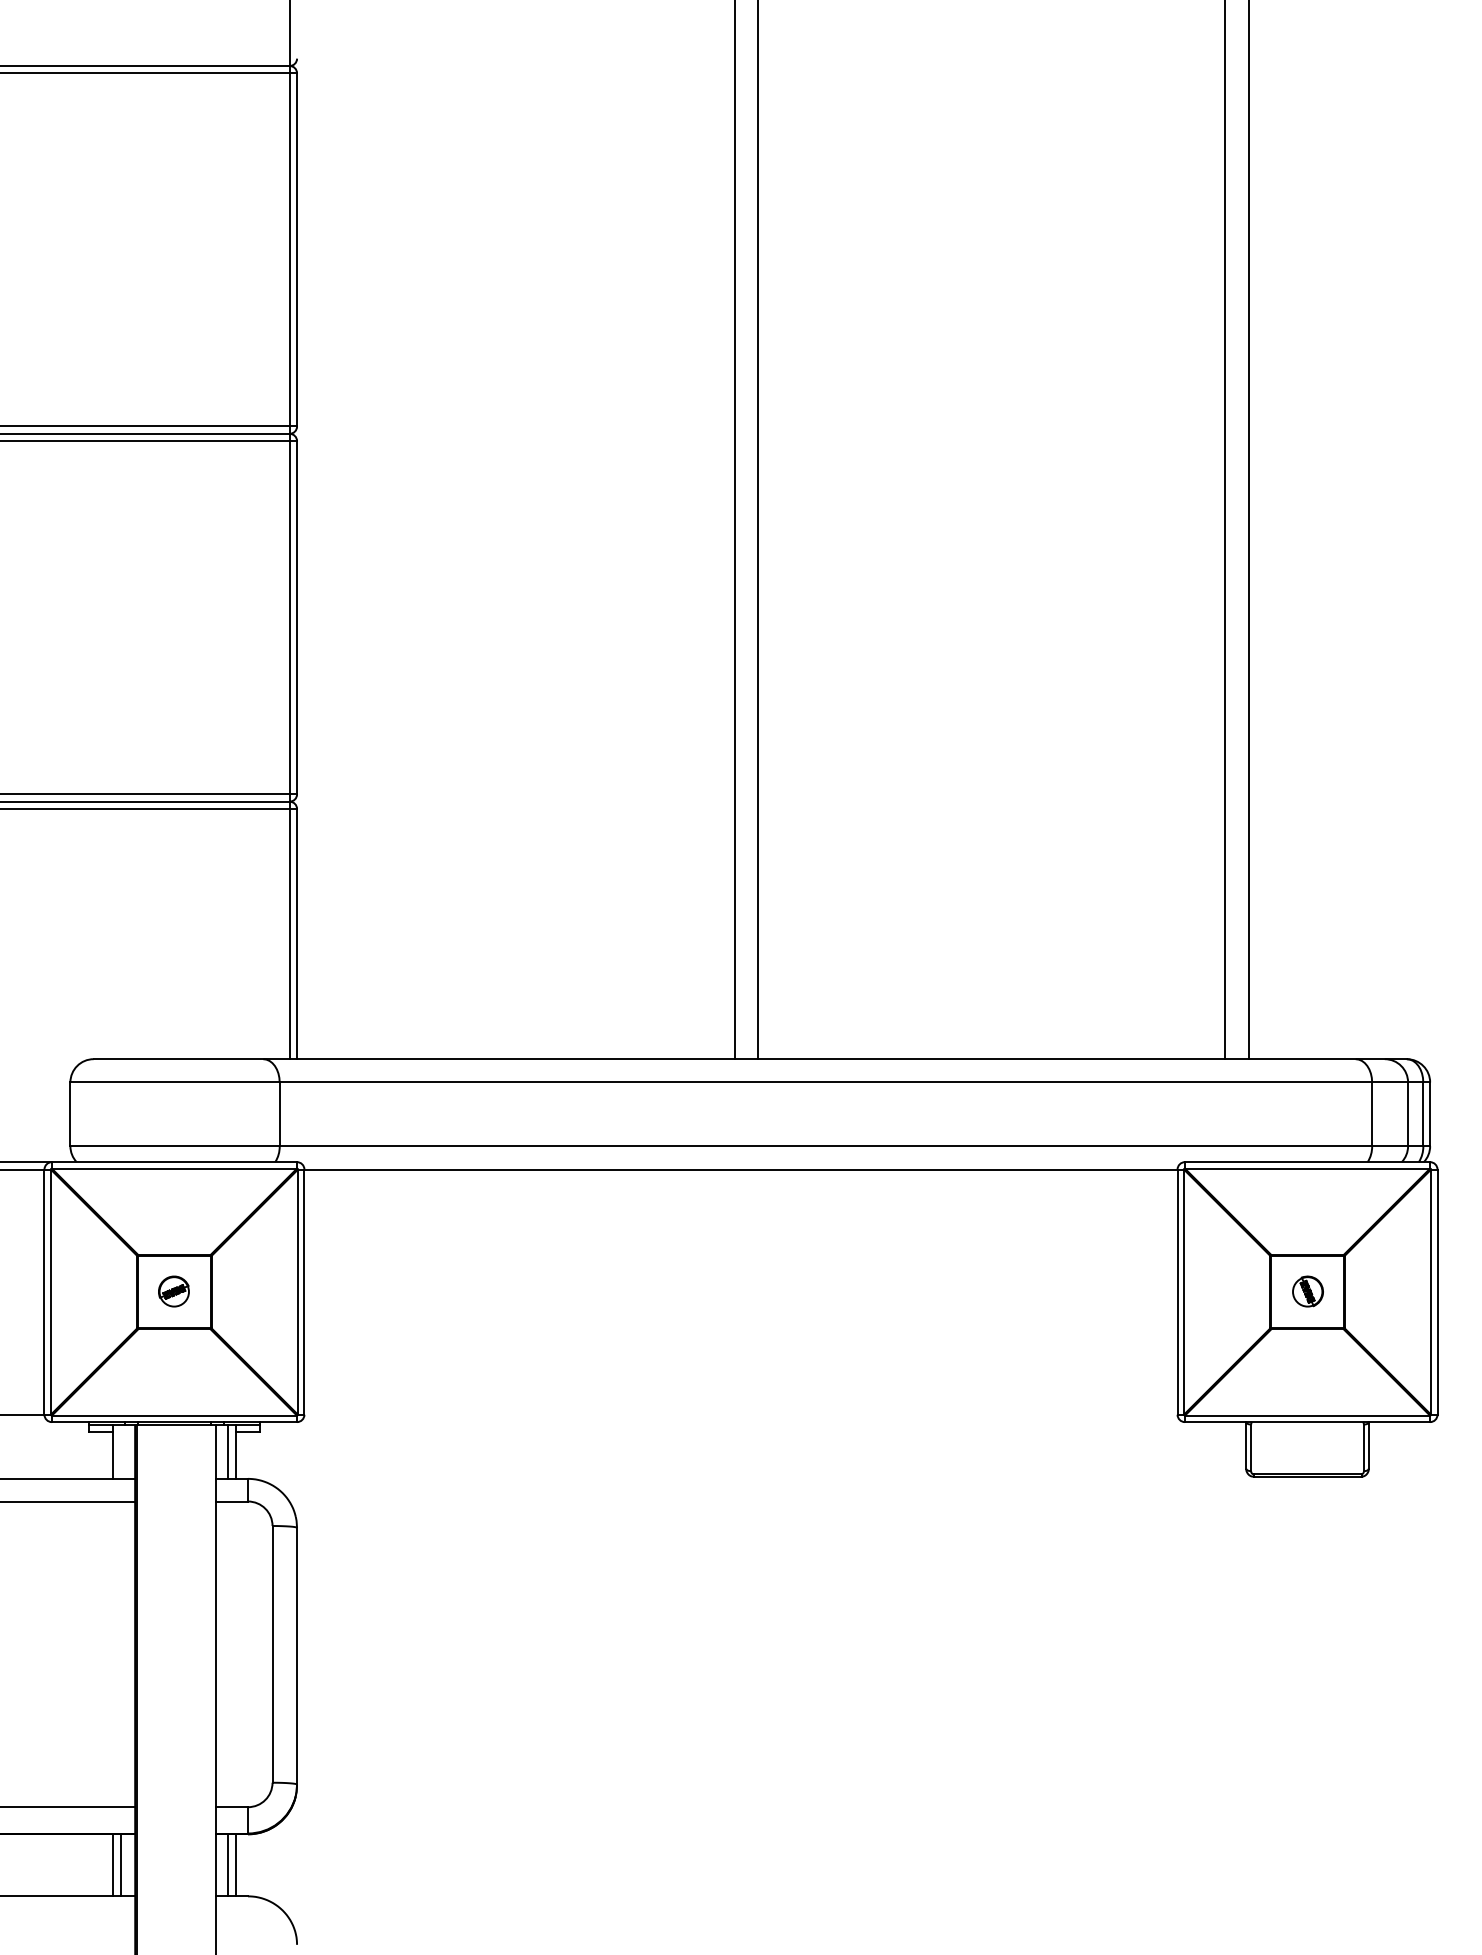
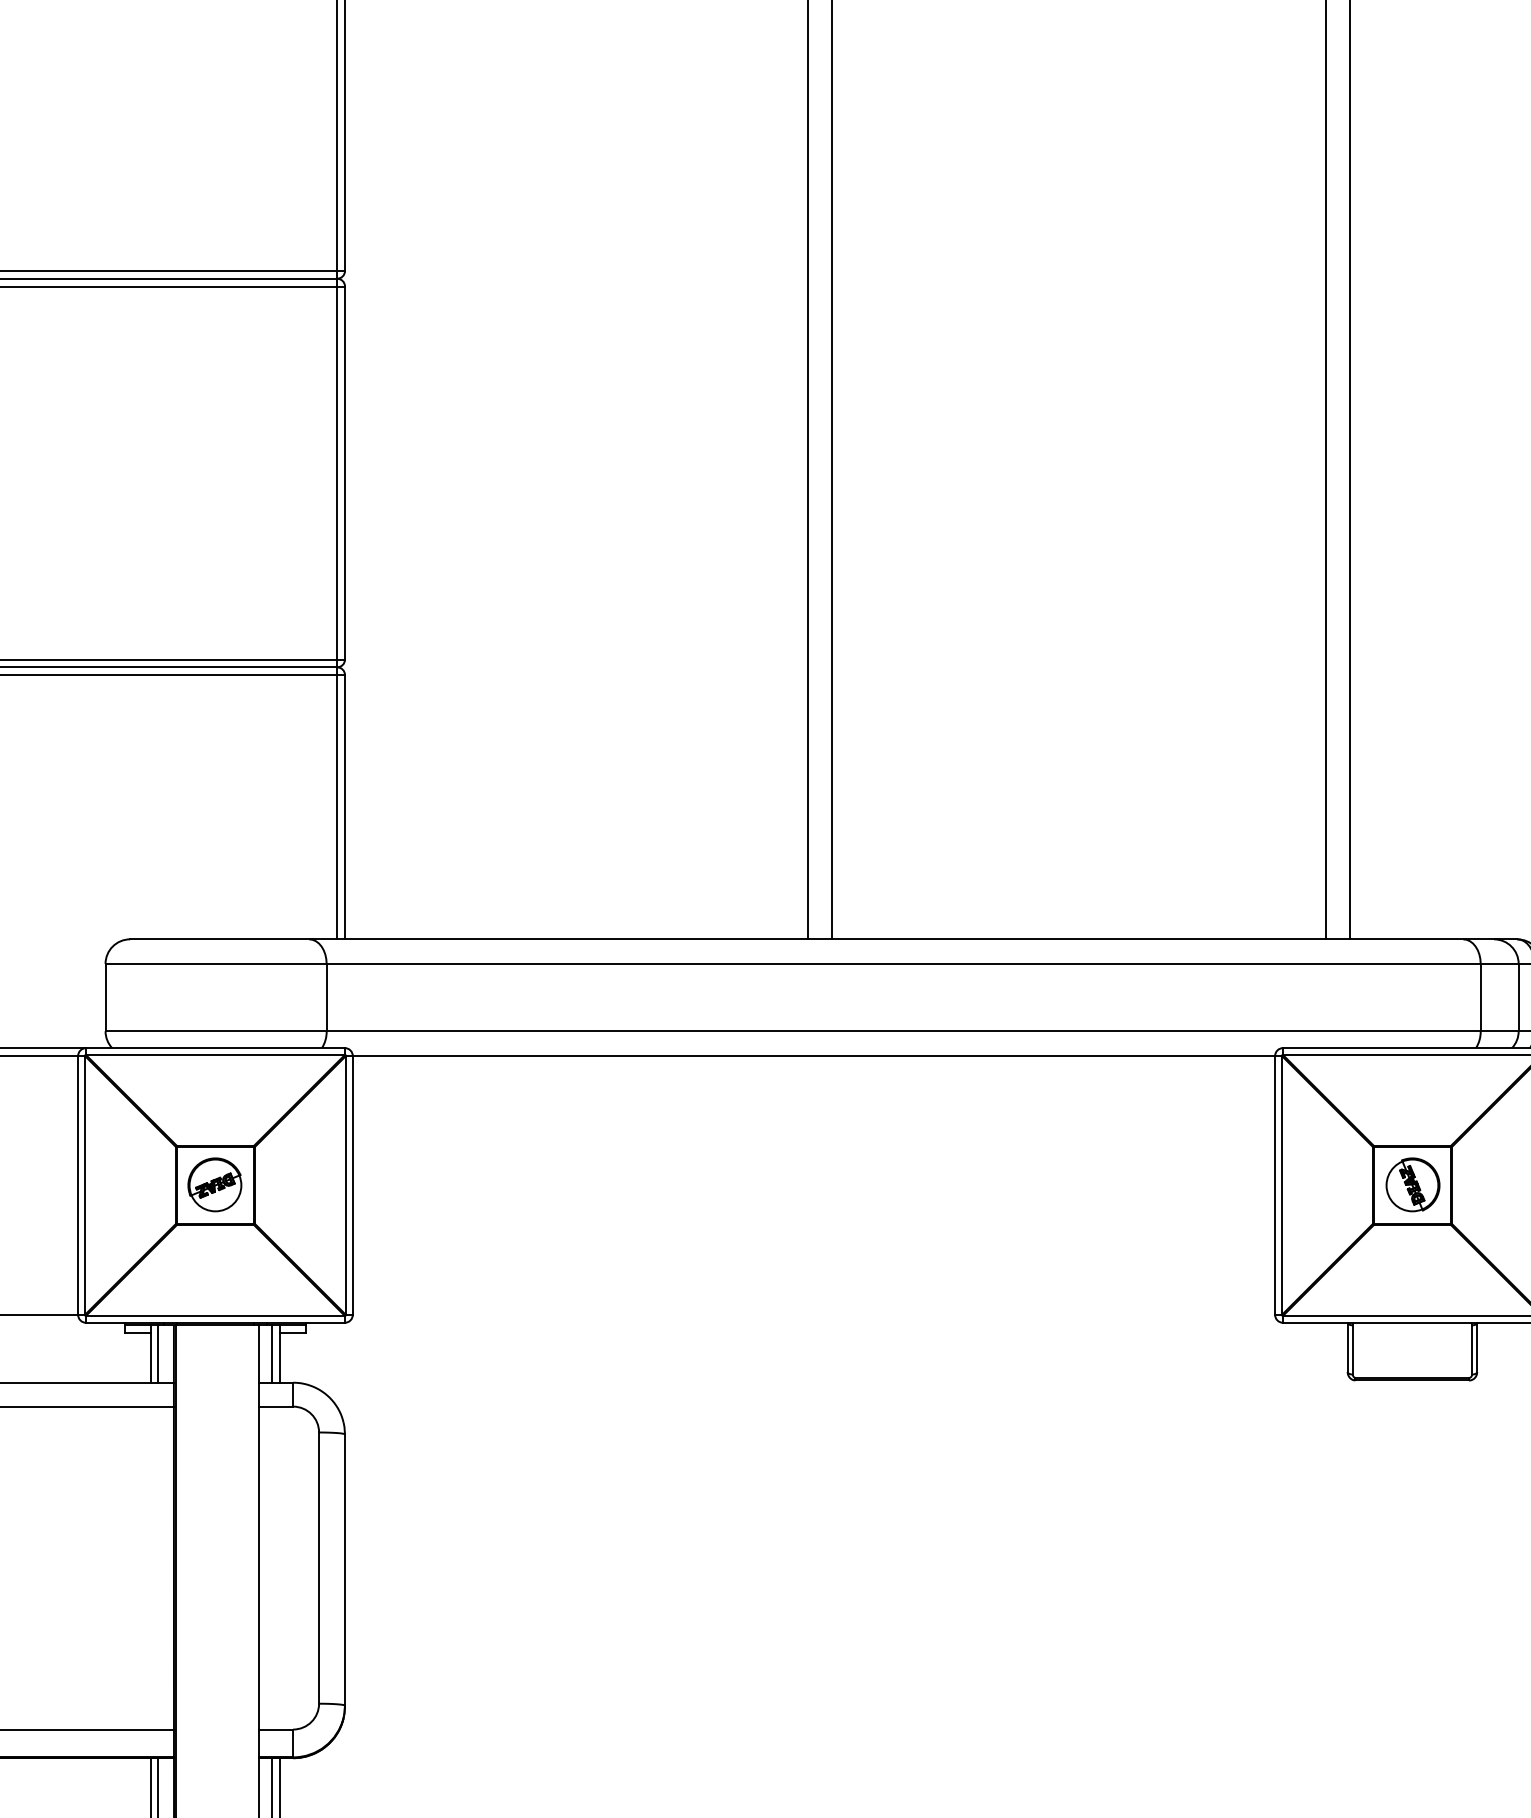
part: (173, 1291) -> (214, 1184), size x1.67
part: (1307, 1291) -> (1412, 1184), size x1.67
line: (120, 1451) -> (158, 1353), added

